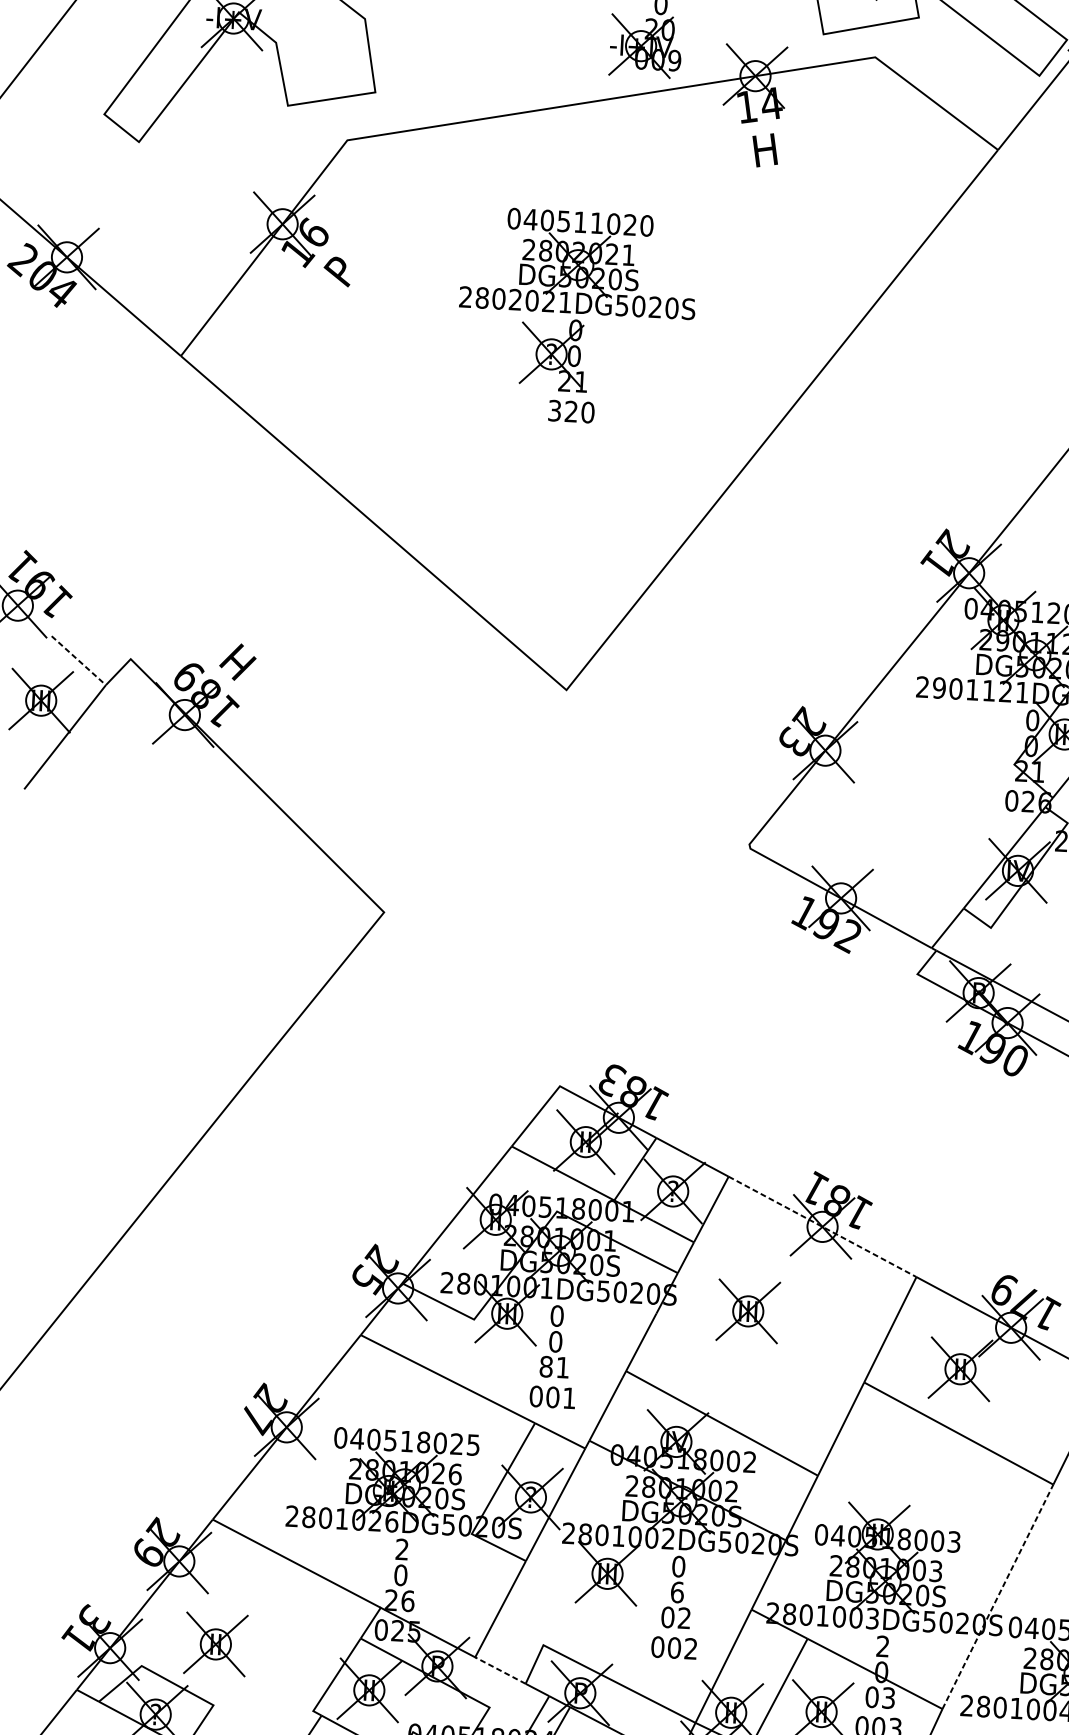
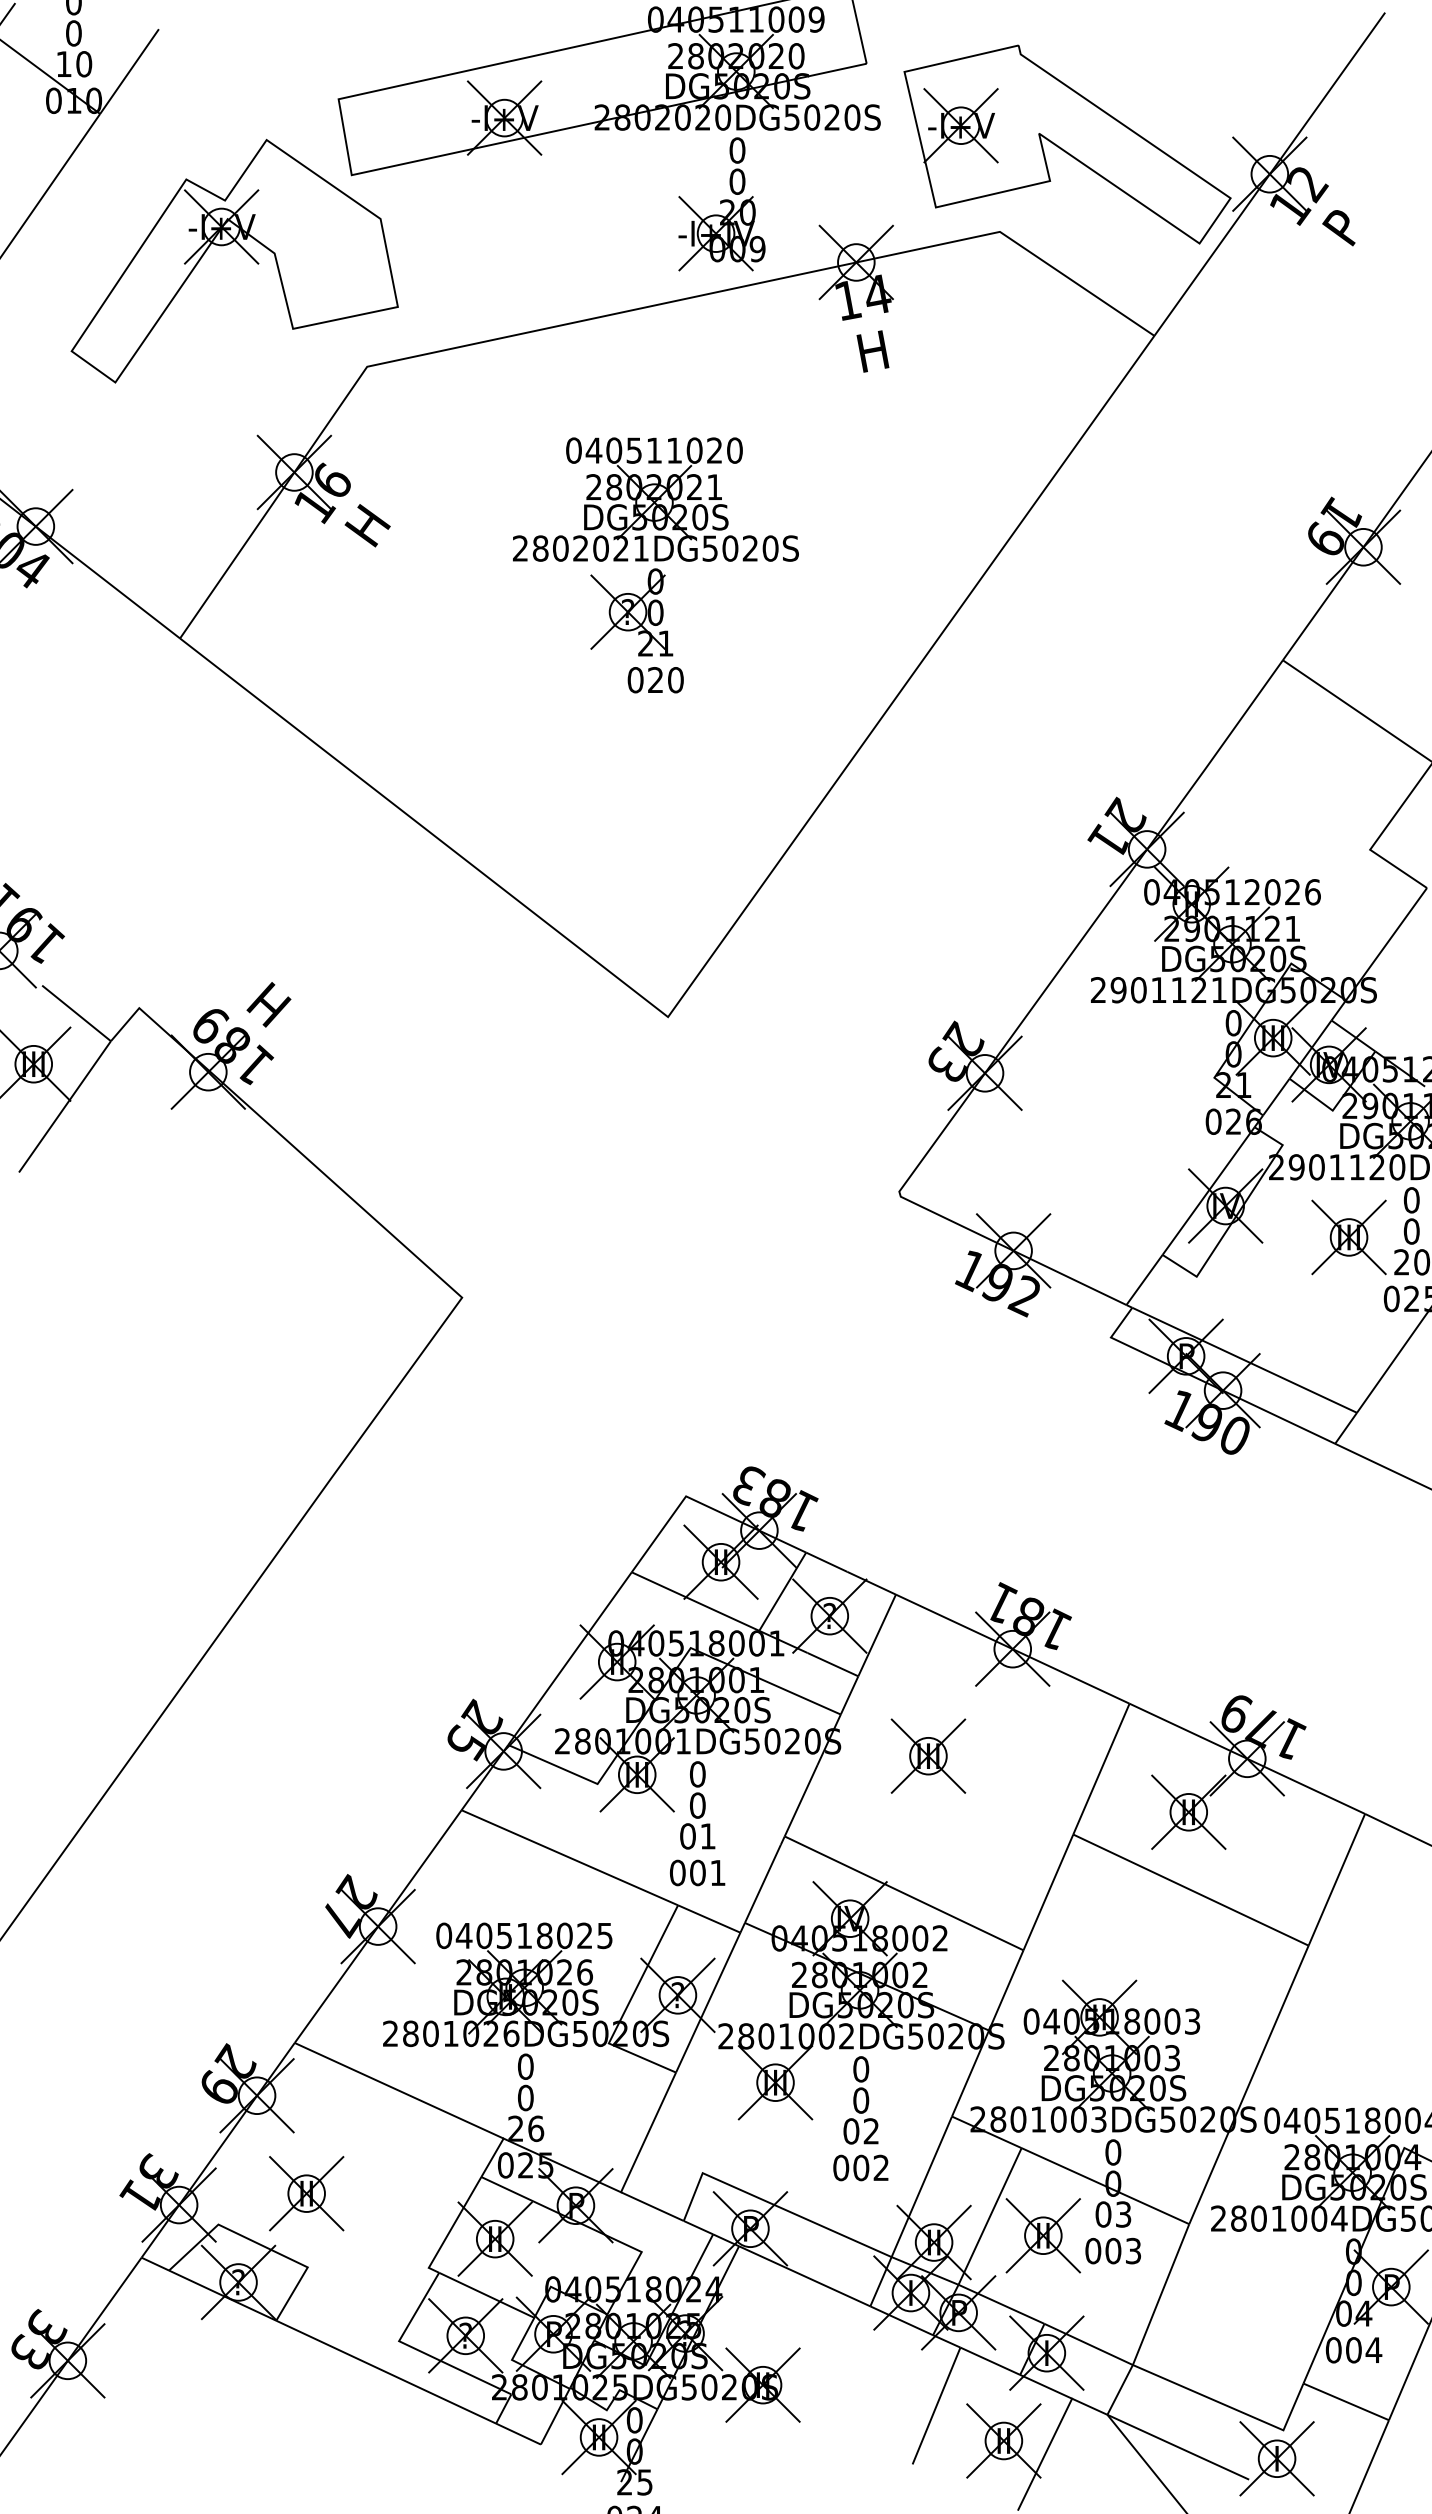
text: (340, 271) -> (367, 525), P -> H
text: (554, 411) -> (635, 680), 320 -> 020
line: (78, 660) -> (76, 1013), dashed -> solid
line: (822, 1227) -> (1012, 1649), dashed -> solid
text: (545, 1366) -> (687, 1836), 81 -> 01
text: (402, 1549) -> (525, 2066), 2 -> 0
text: (677, 1592) -> (861, 2100), 6 -> 0
line: (997, 1596) -> (1248, 2084), dashed -> solid
text: (883, 1646) -> (1113, 2152), 2 -> 0
line: (500, 1670) -> (652, 2206), dashed -> solid

